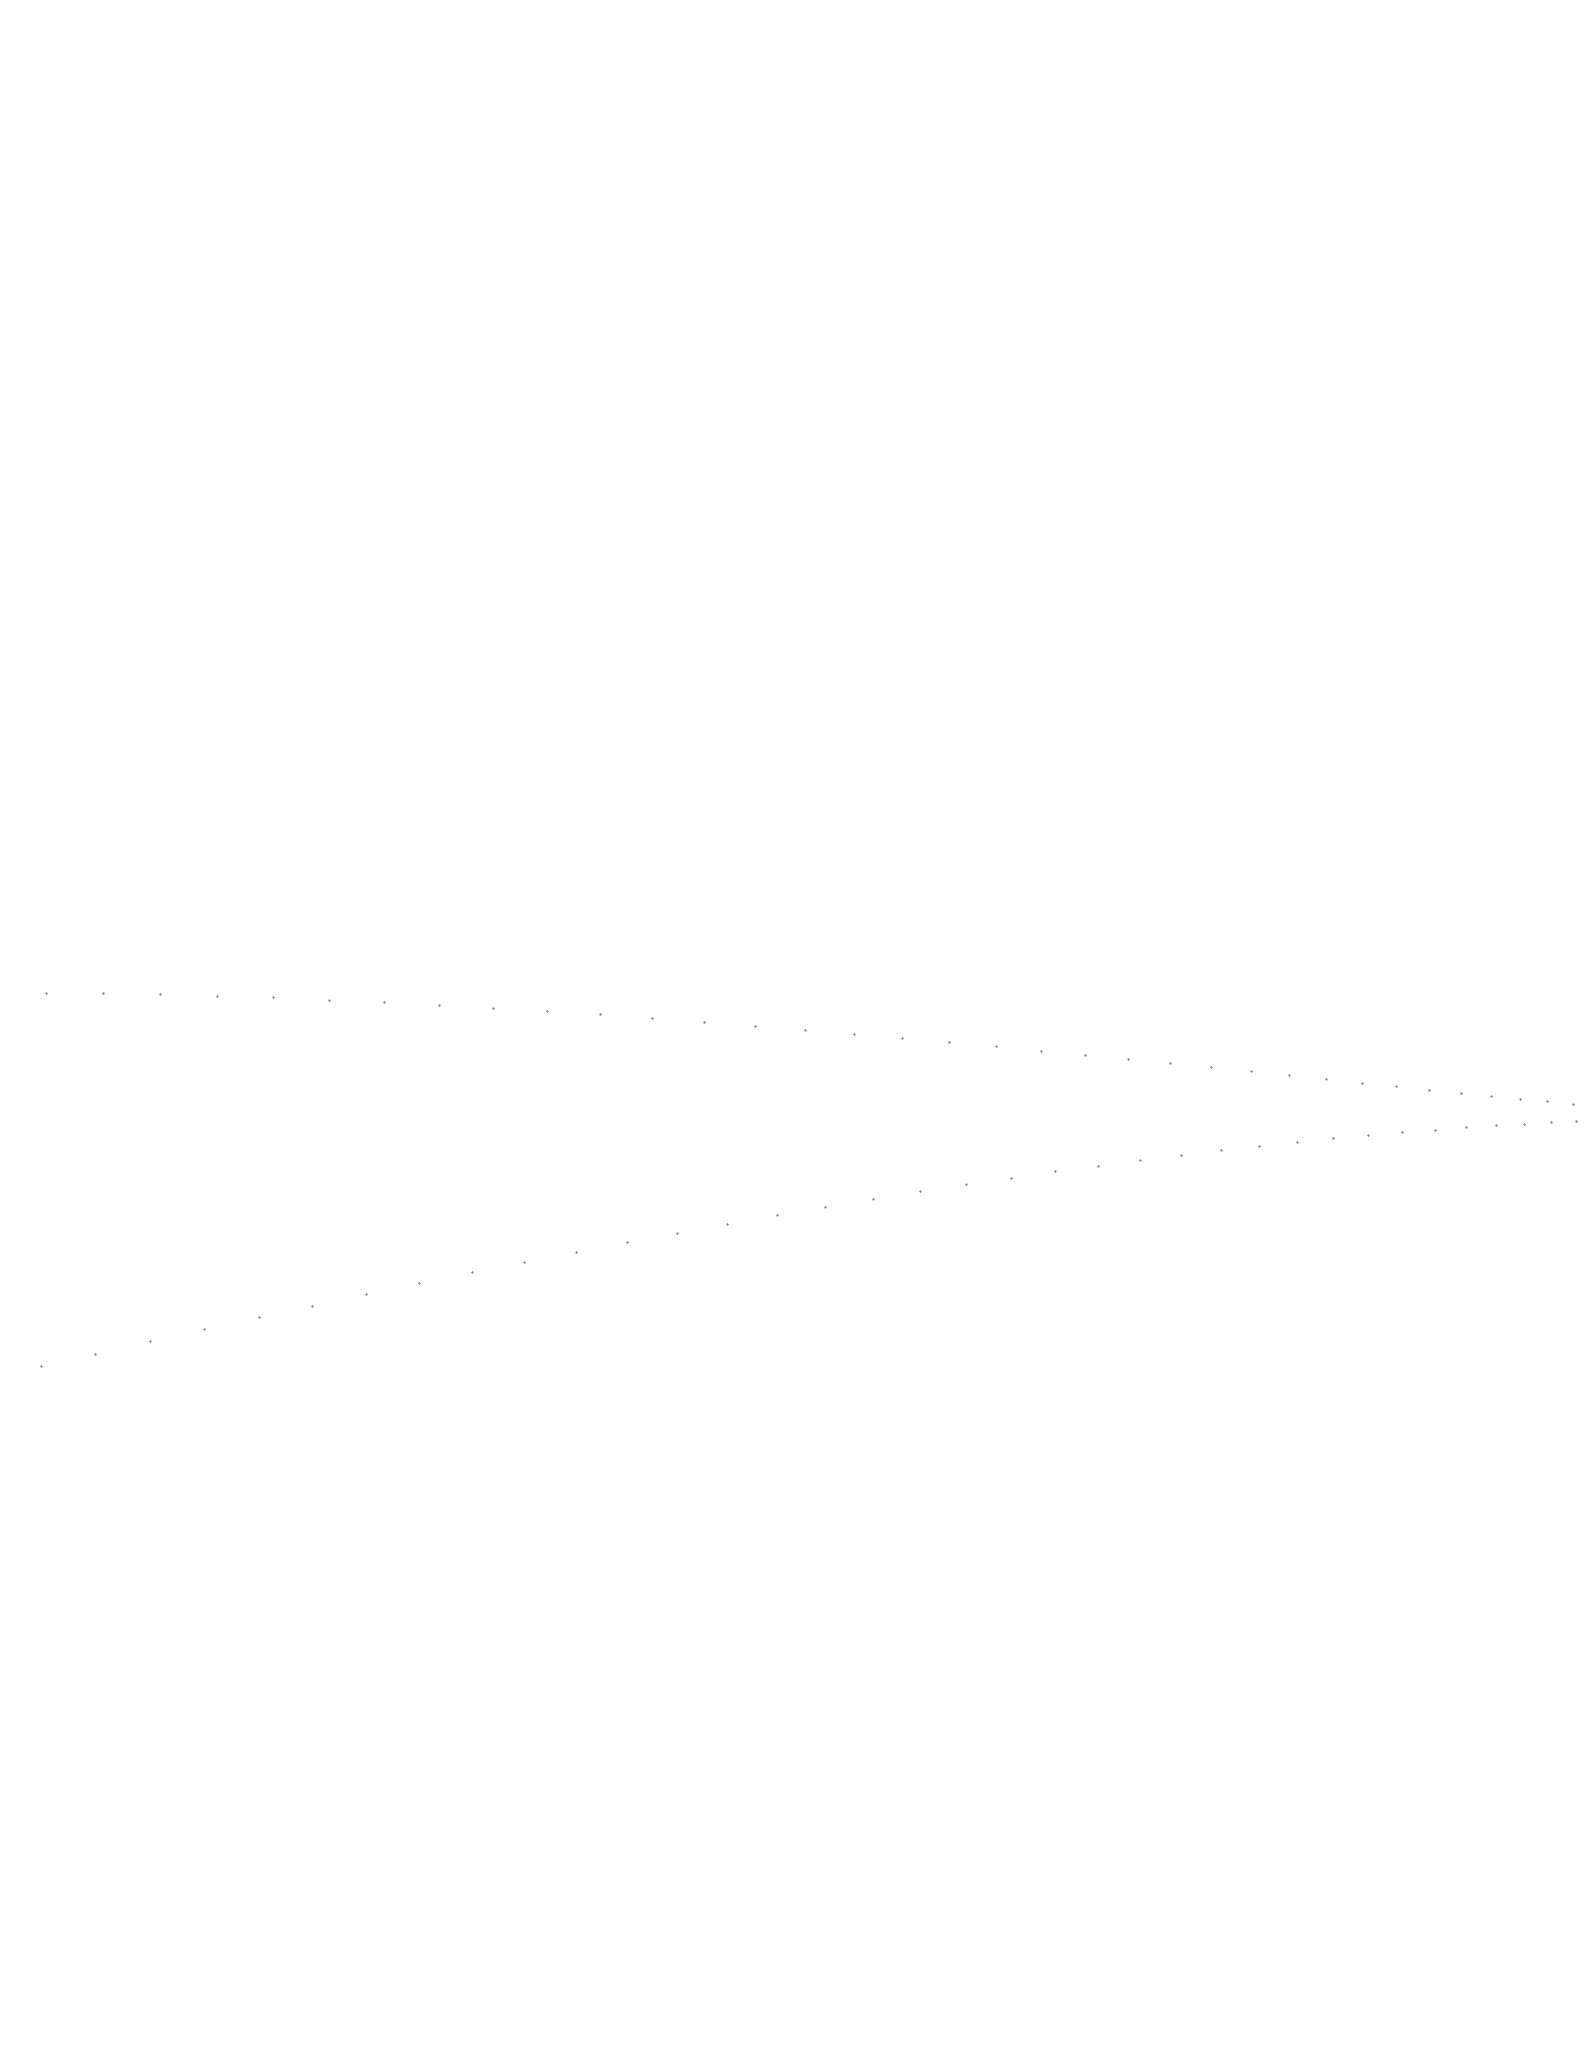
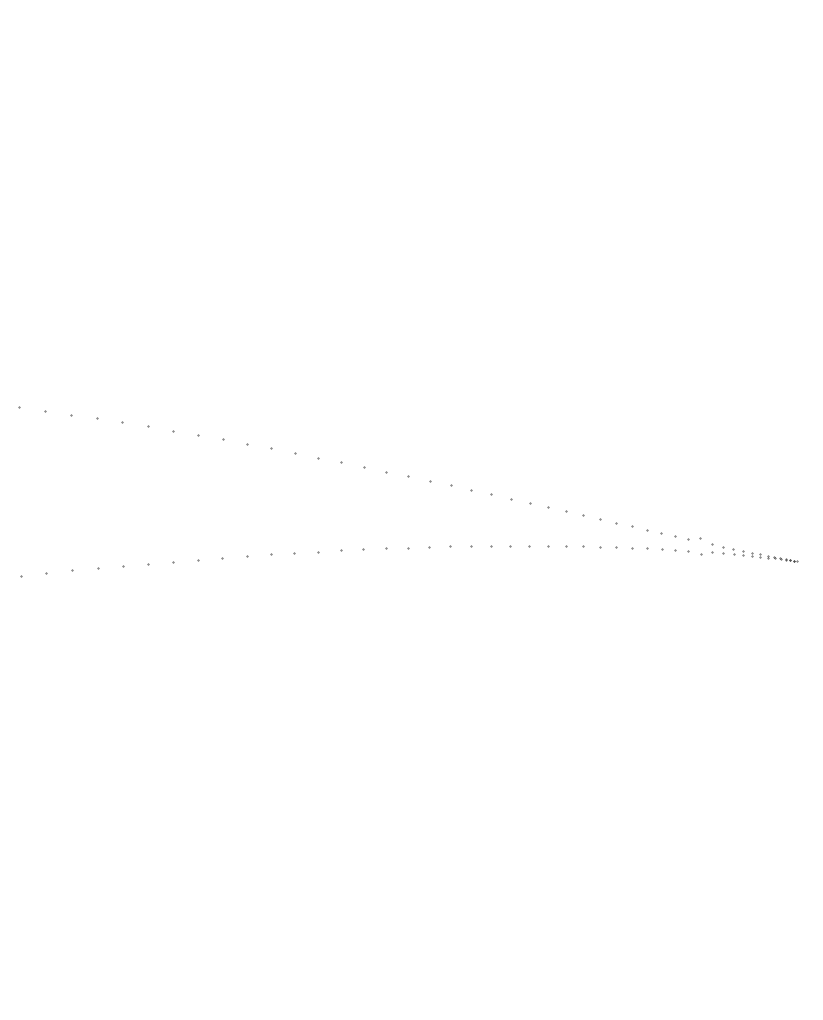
part: (1548, 1111) -> (700, 546), size x1.6

